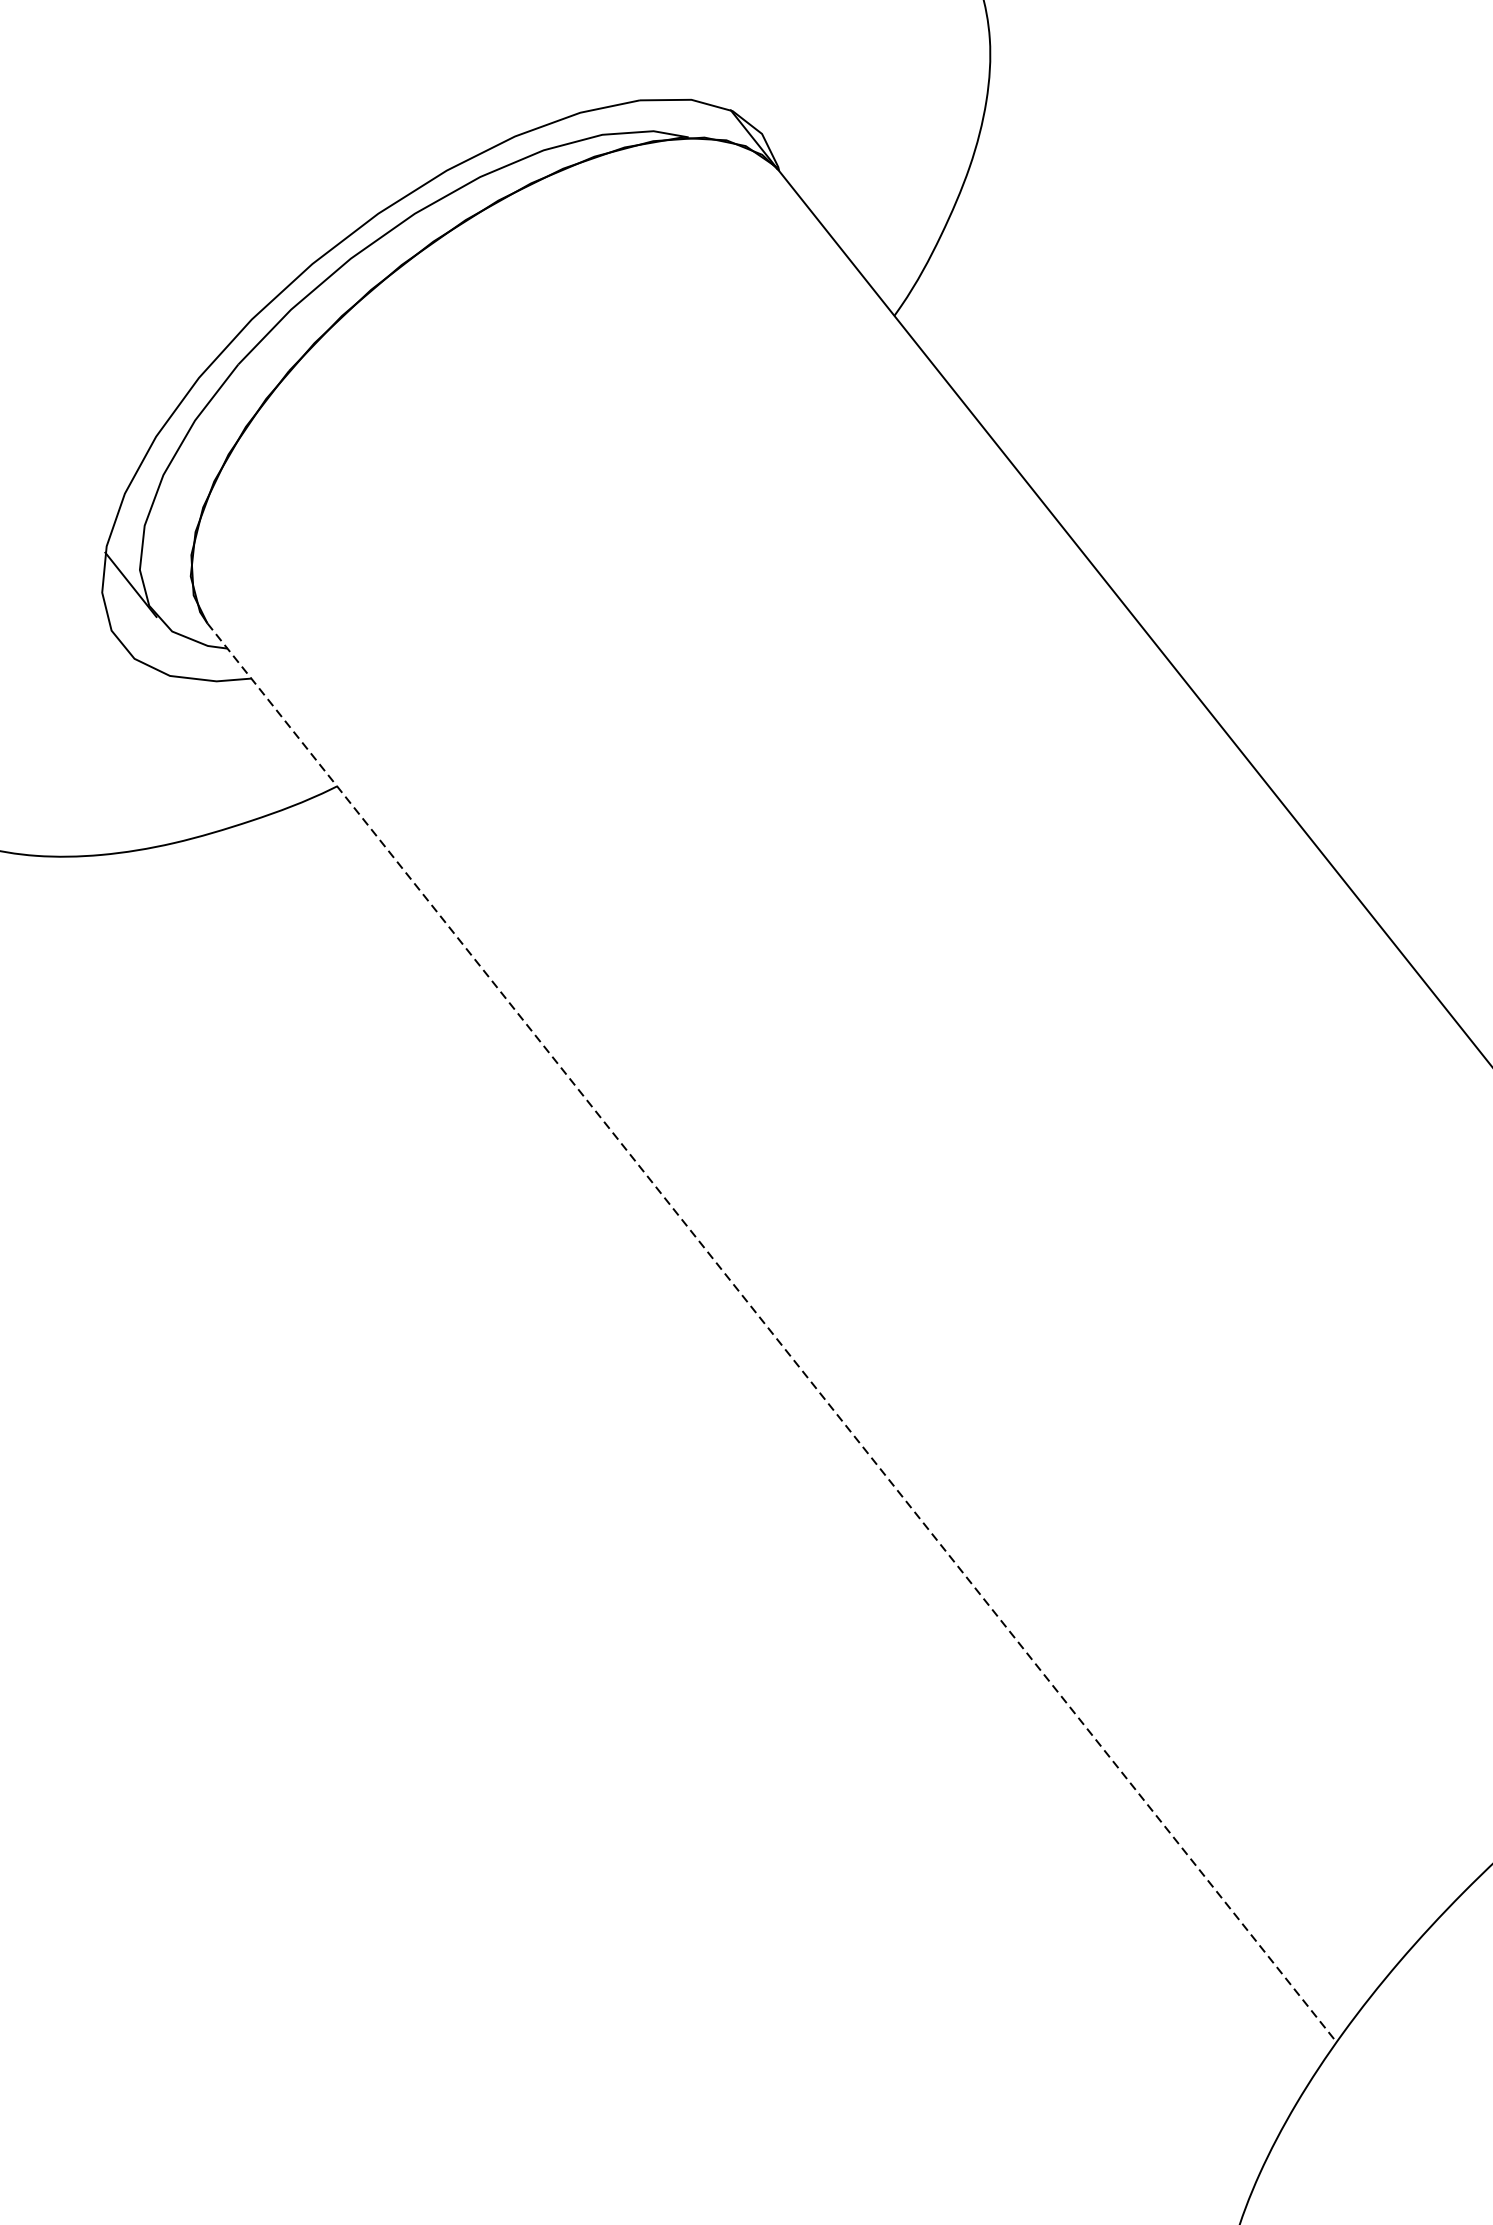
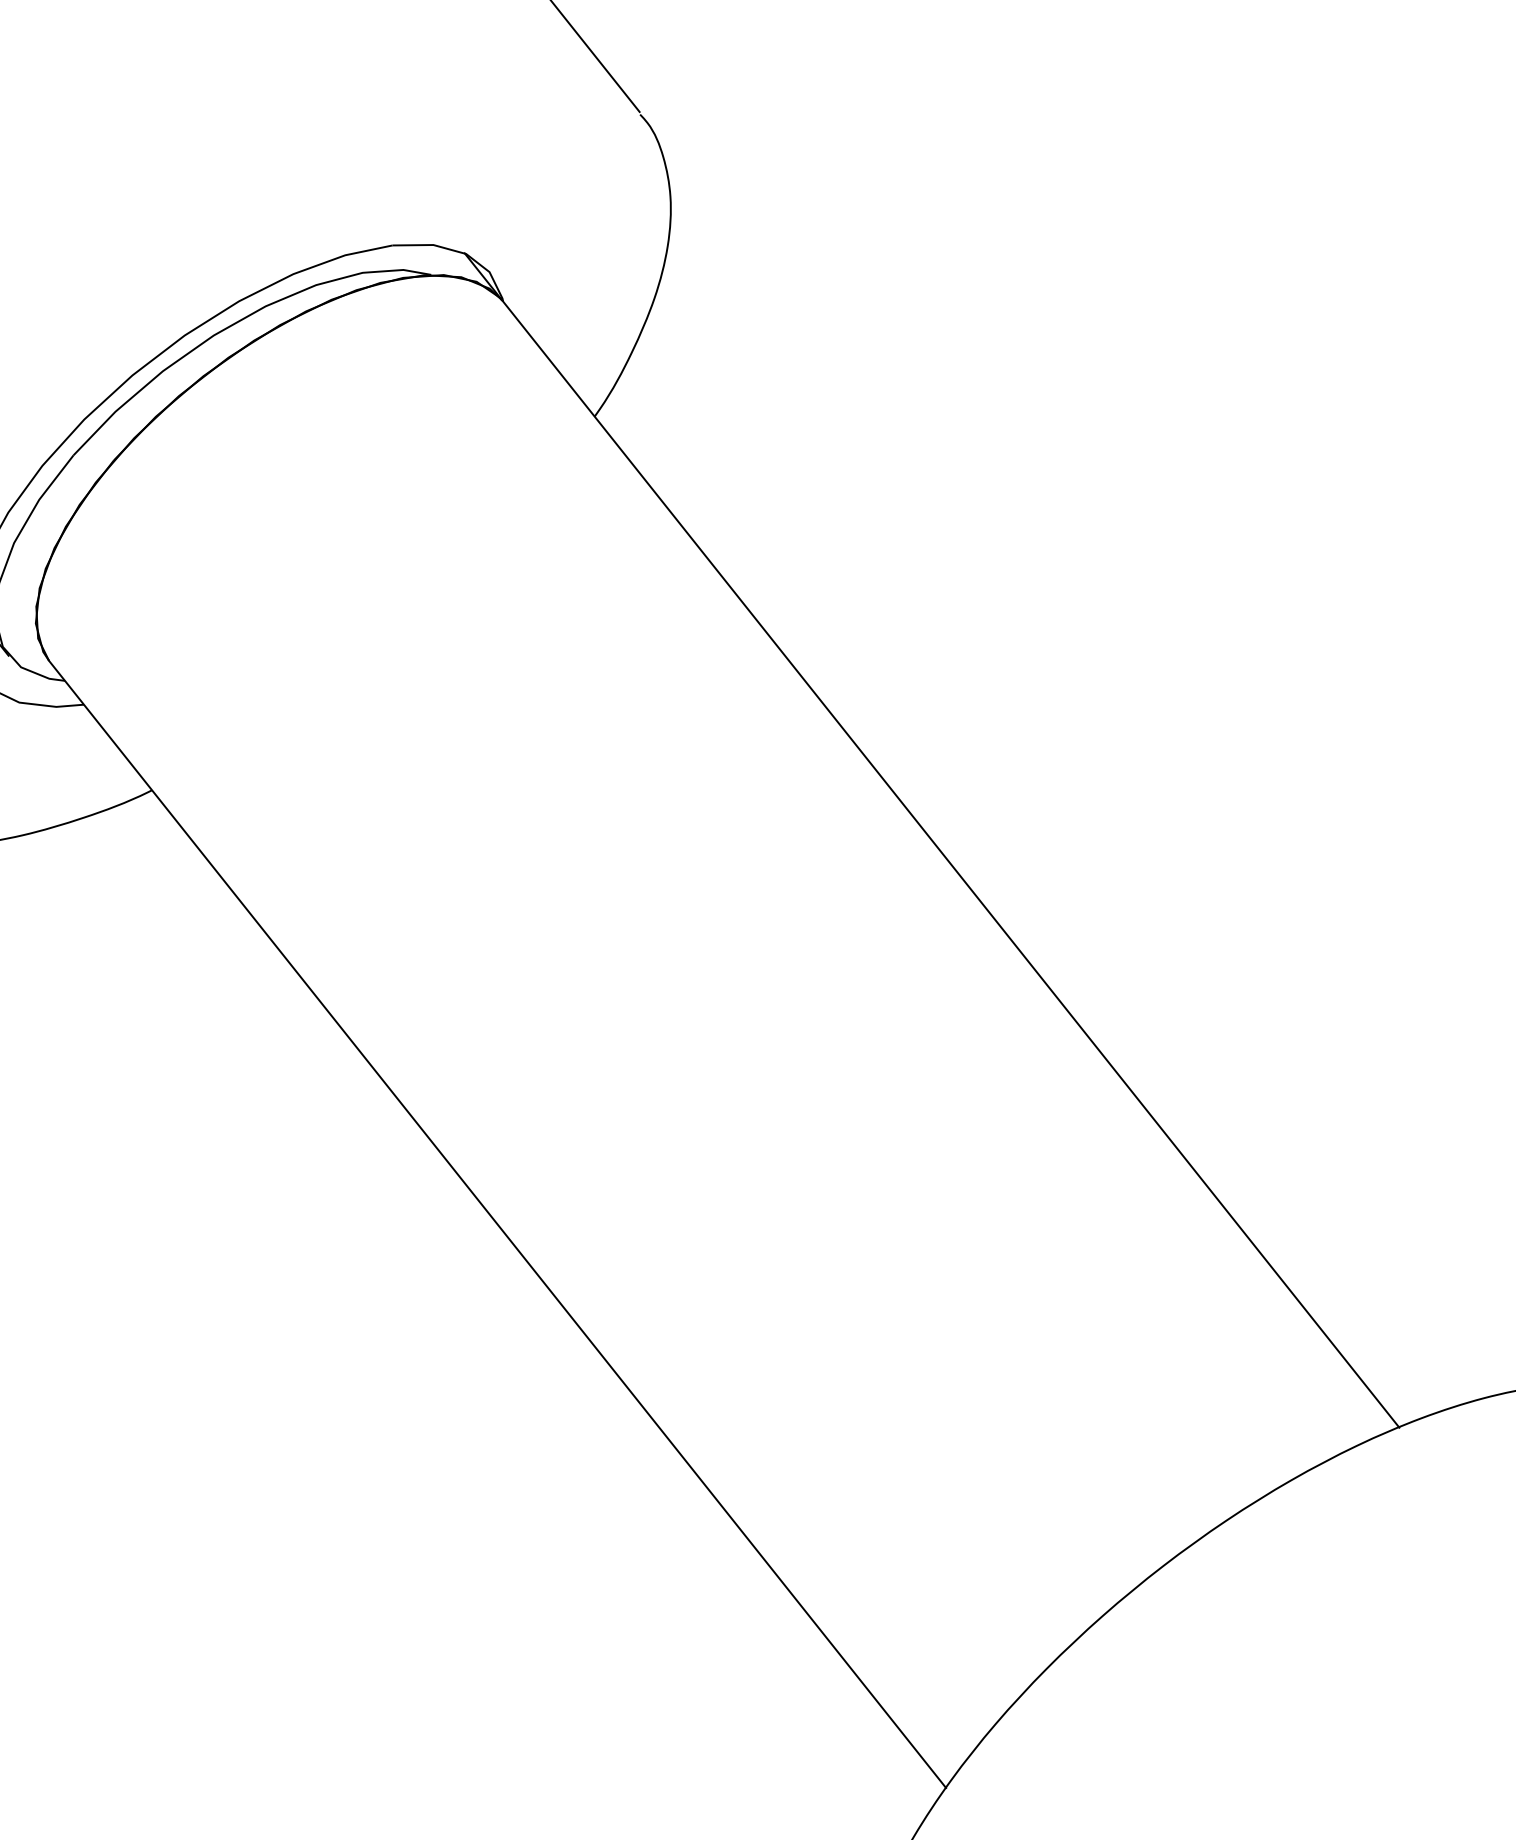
line: (772, 1333) -> (497, 1224), dashed -> solid

